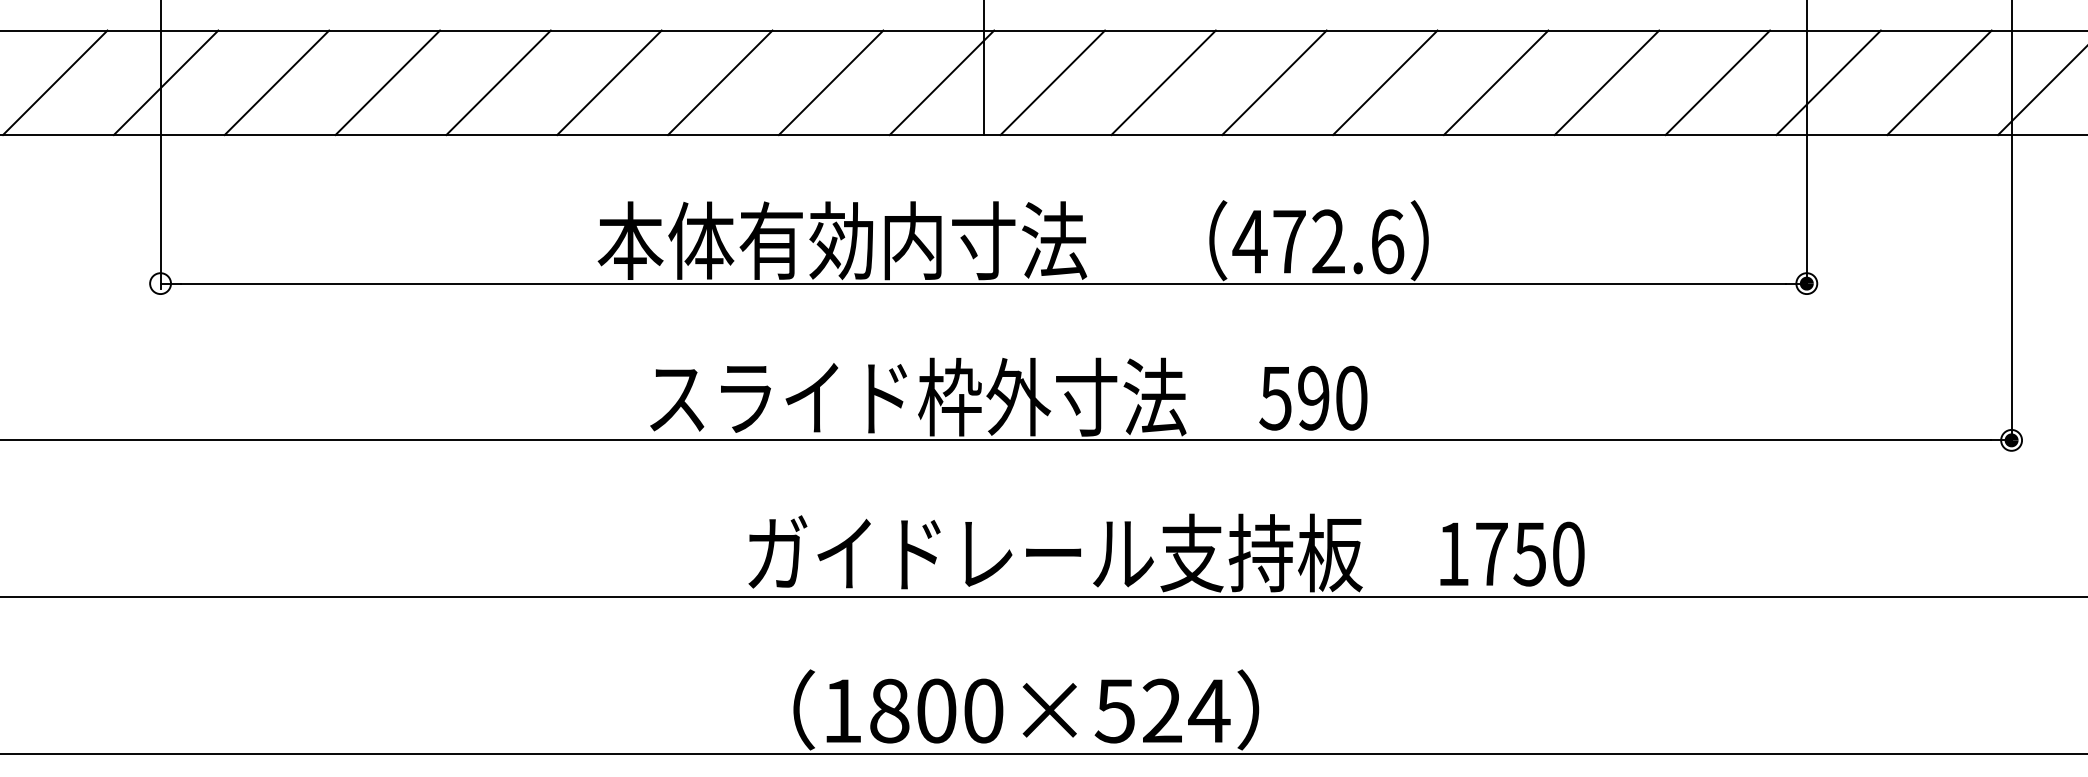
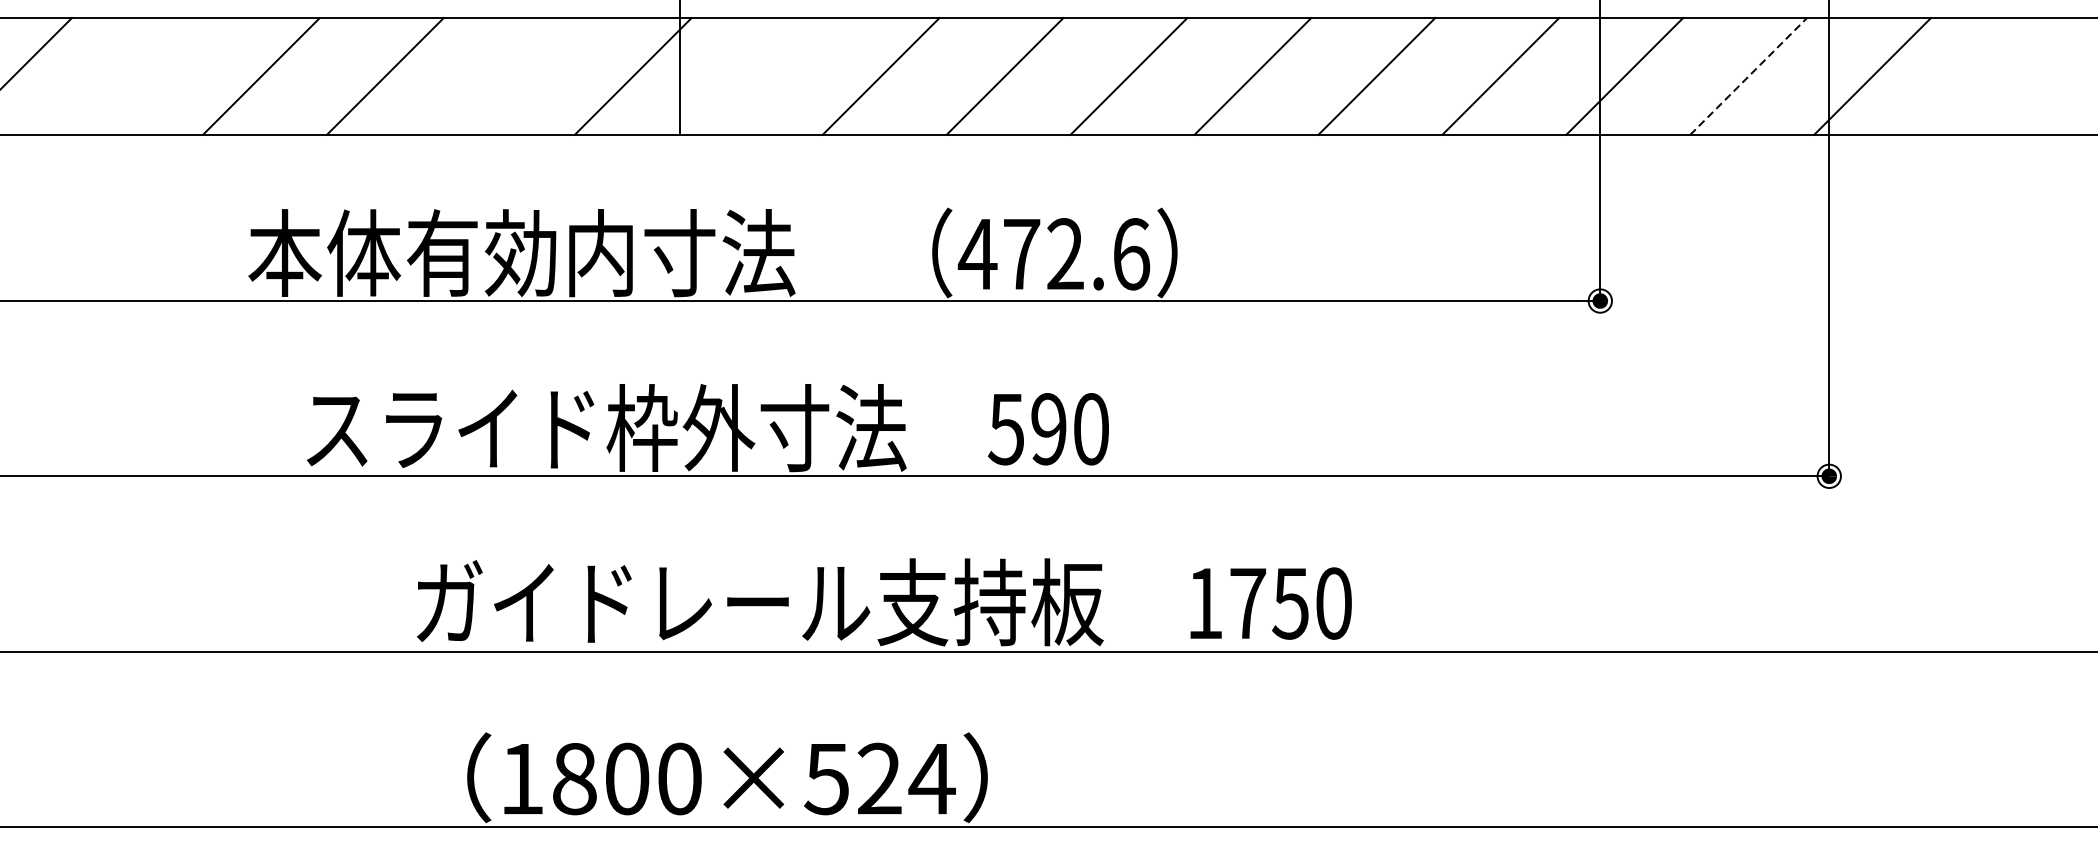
line: (498, 82) -> (137, 76), removed
line: (830, 82) -> (508, 76), removed
line: (1052, 82) -> (756, 76), removed
line: (1939, 82) -> (1748, 76), solid -> dashed

